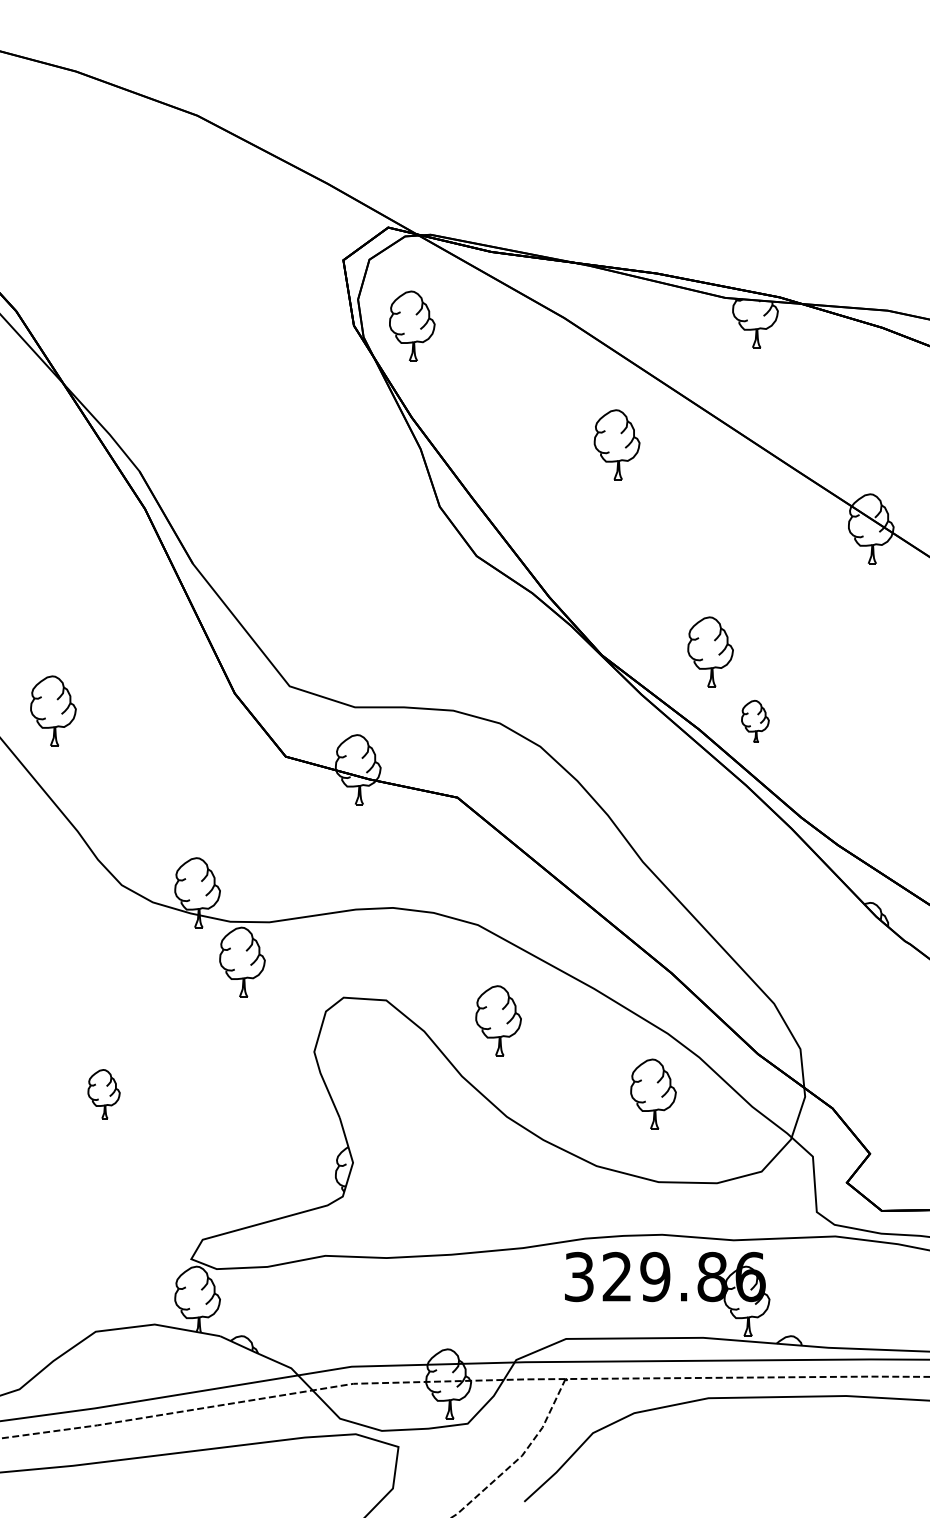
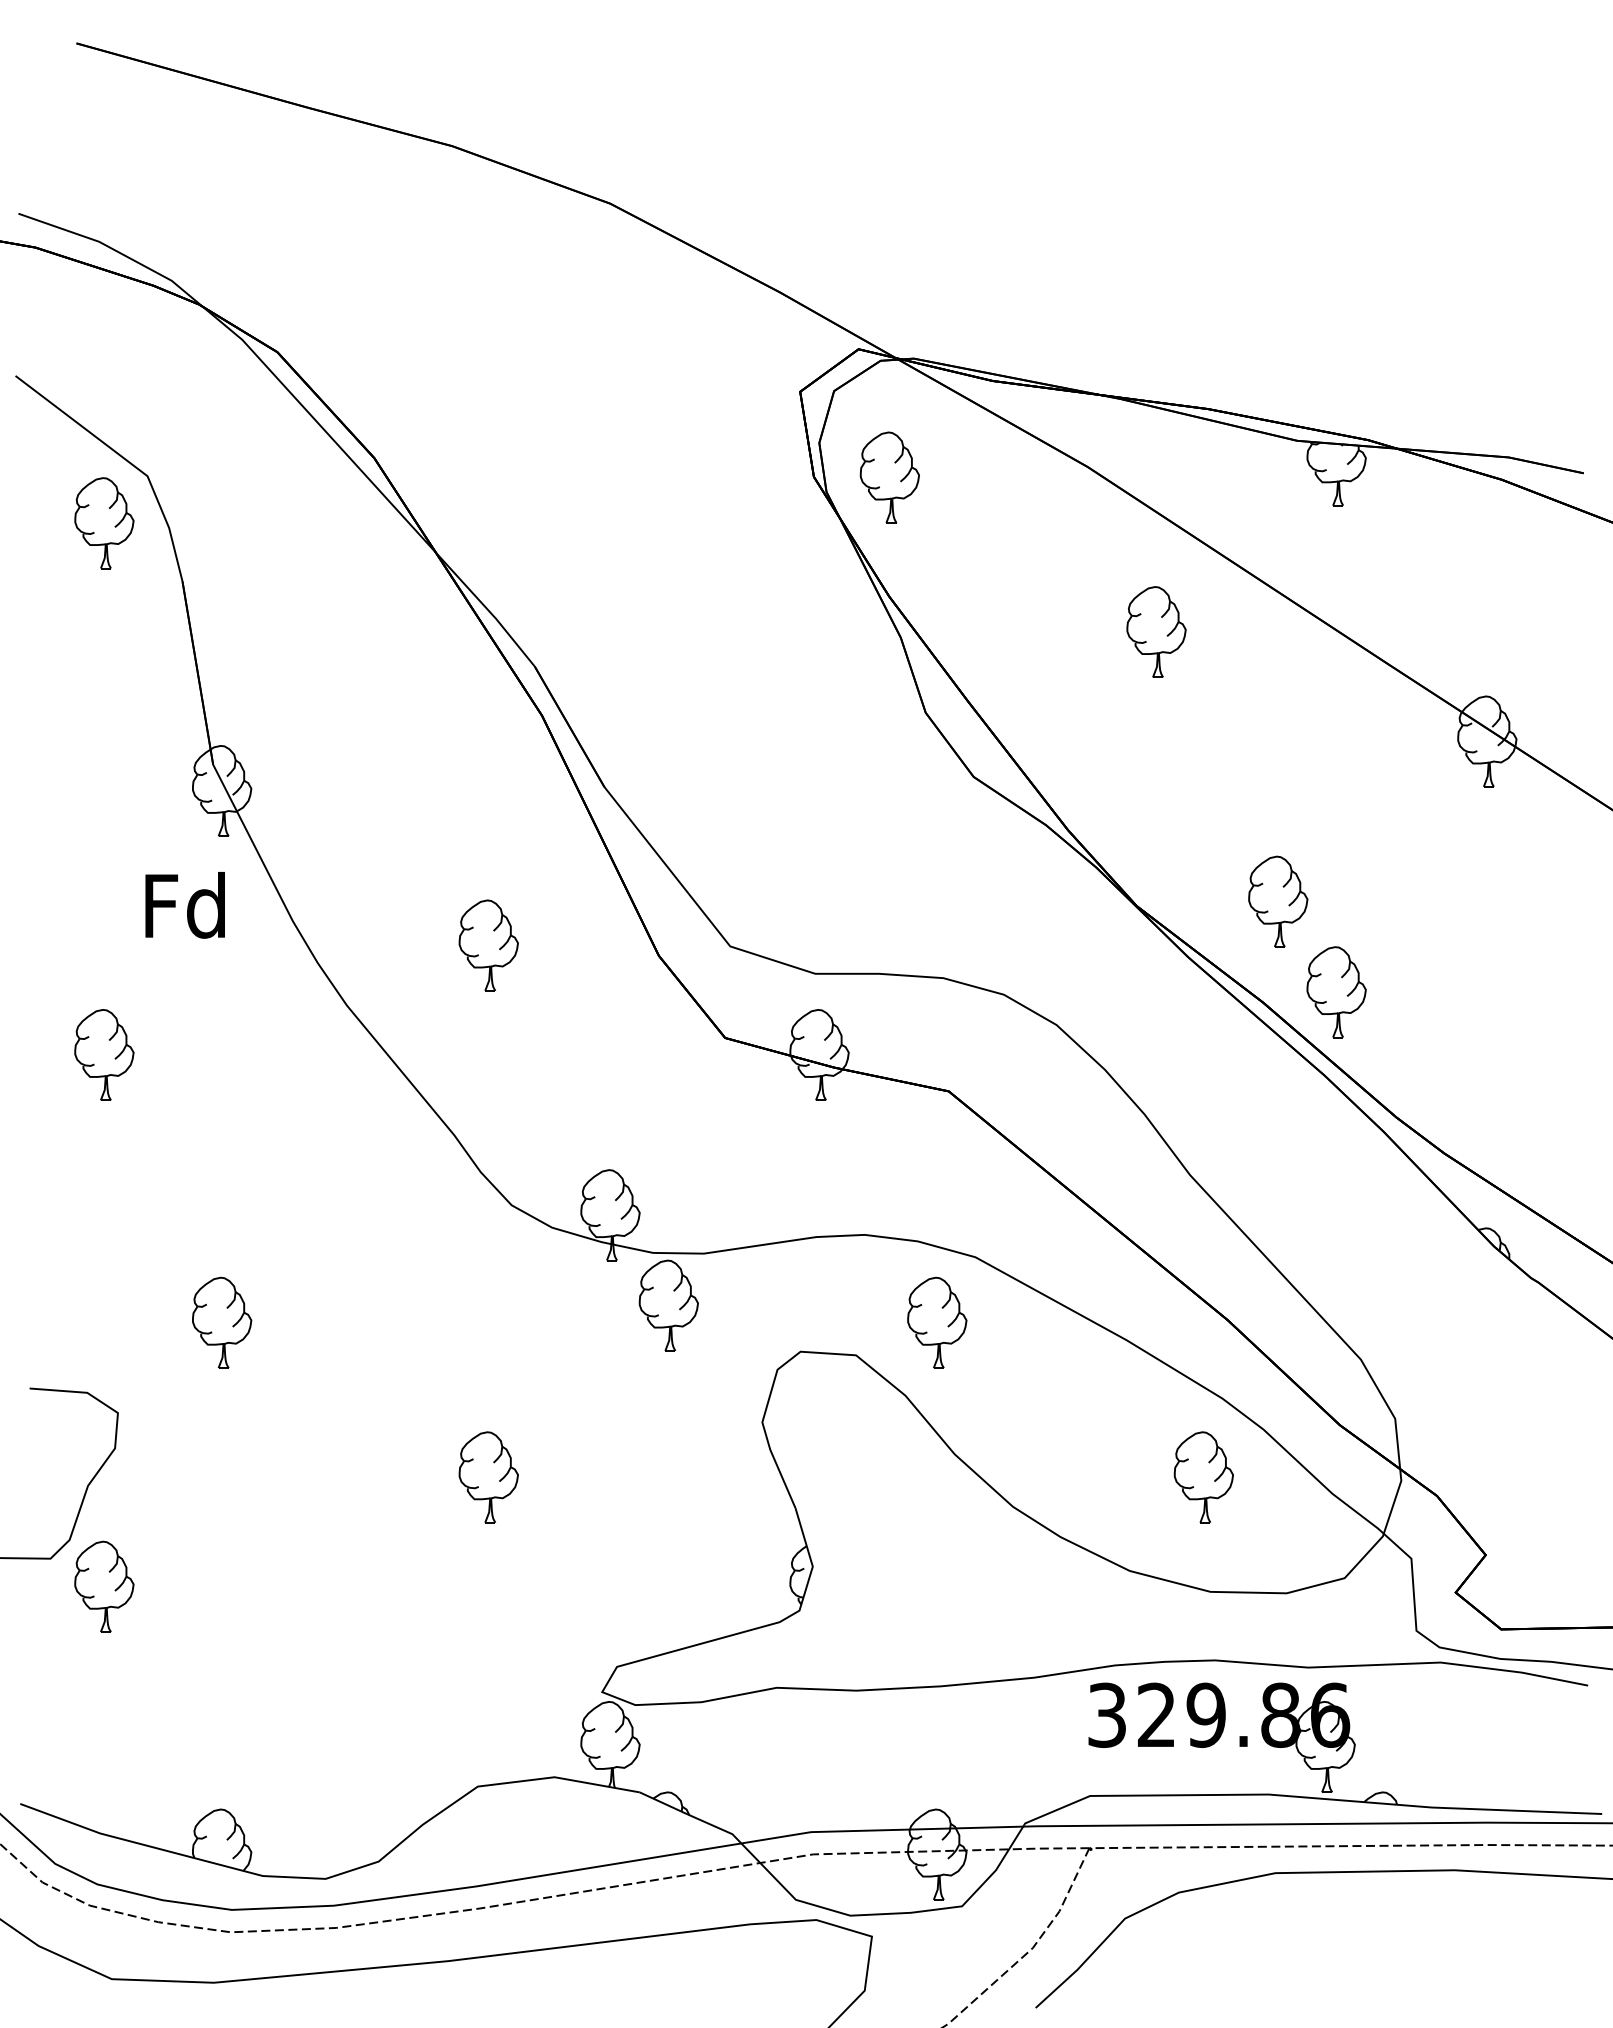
part: (53, 710) -> (488, 945), moved
part: (755, 721) -> (1336, 992), size x1.67
part: (498, 1020) -> (937, 1322), moved
part: (103, 1094) -> (488, 1477), size x1.43

